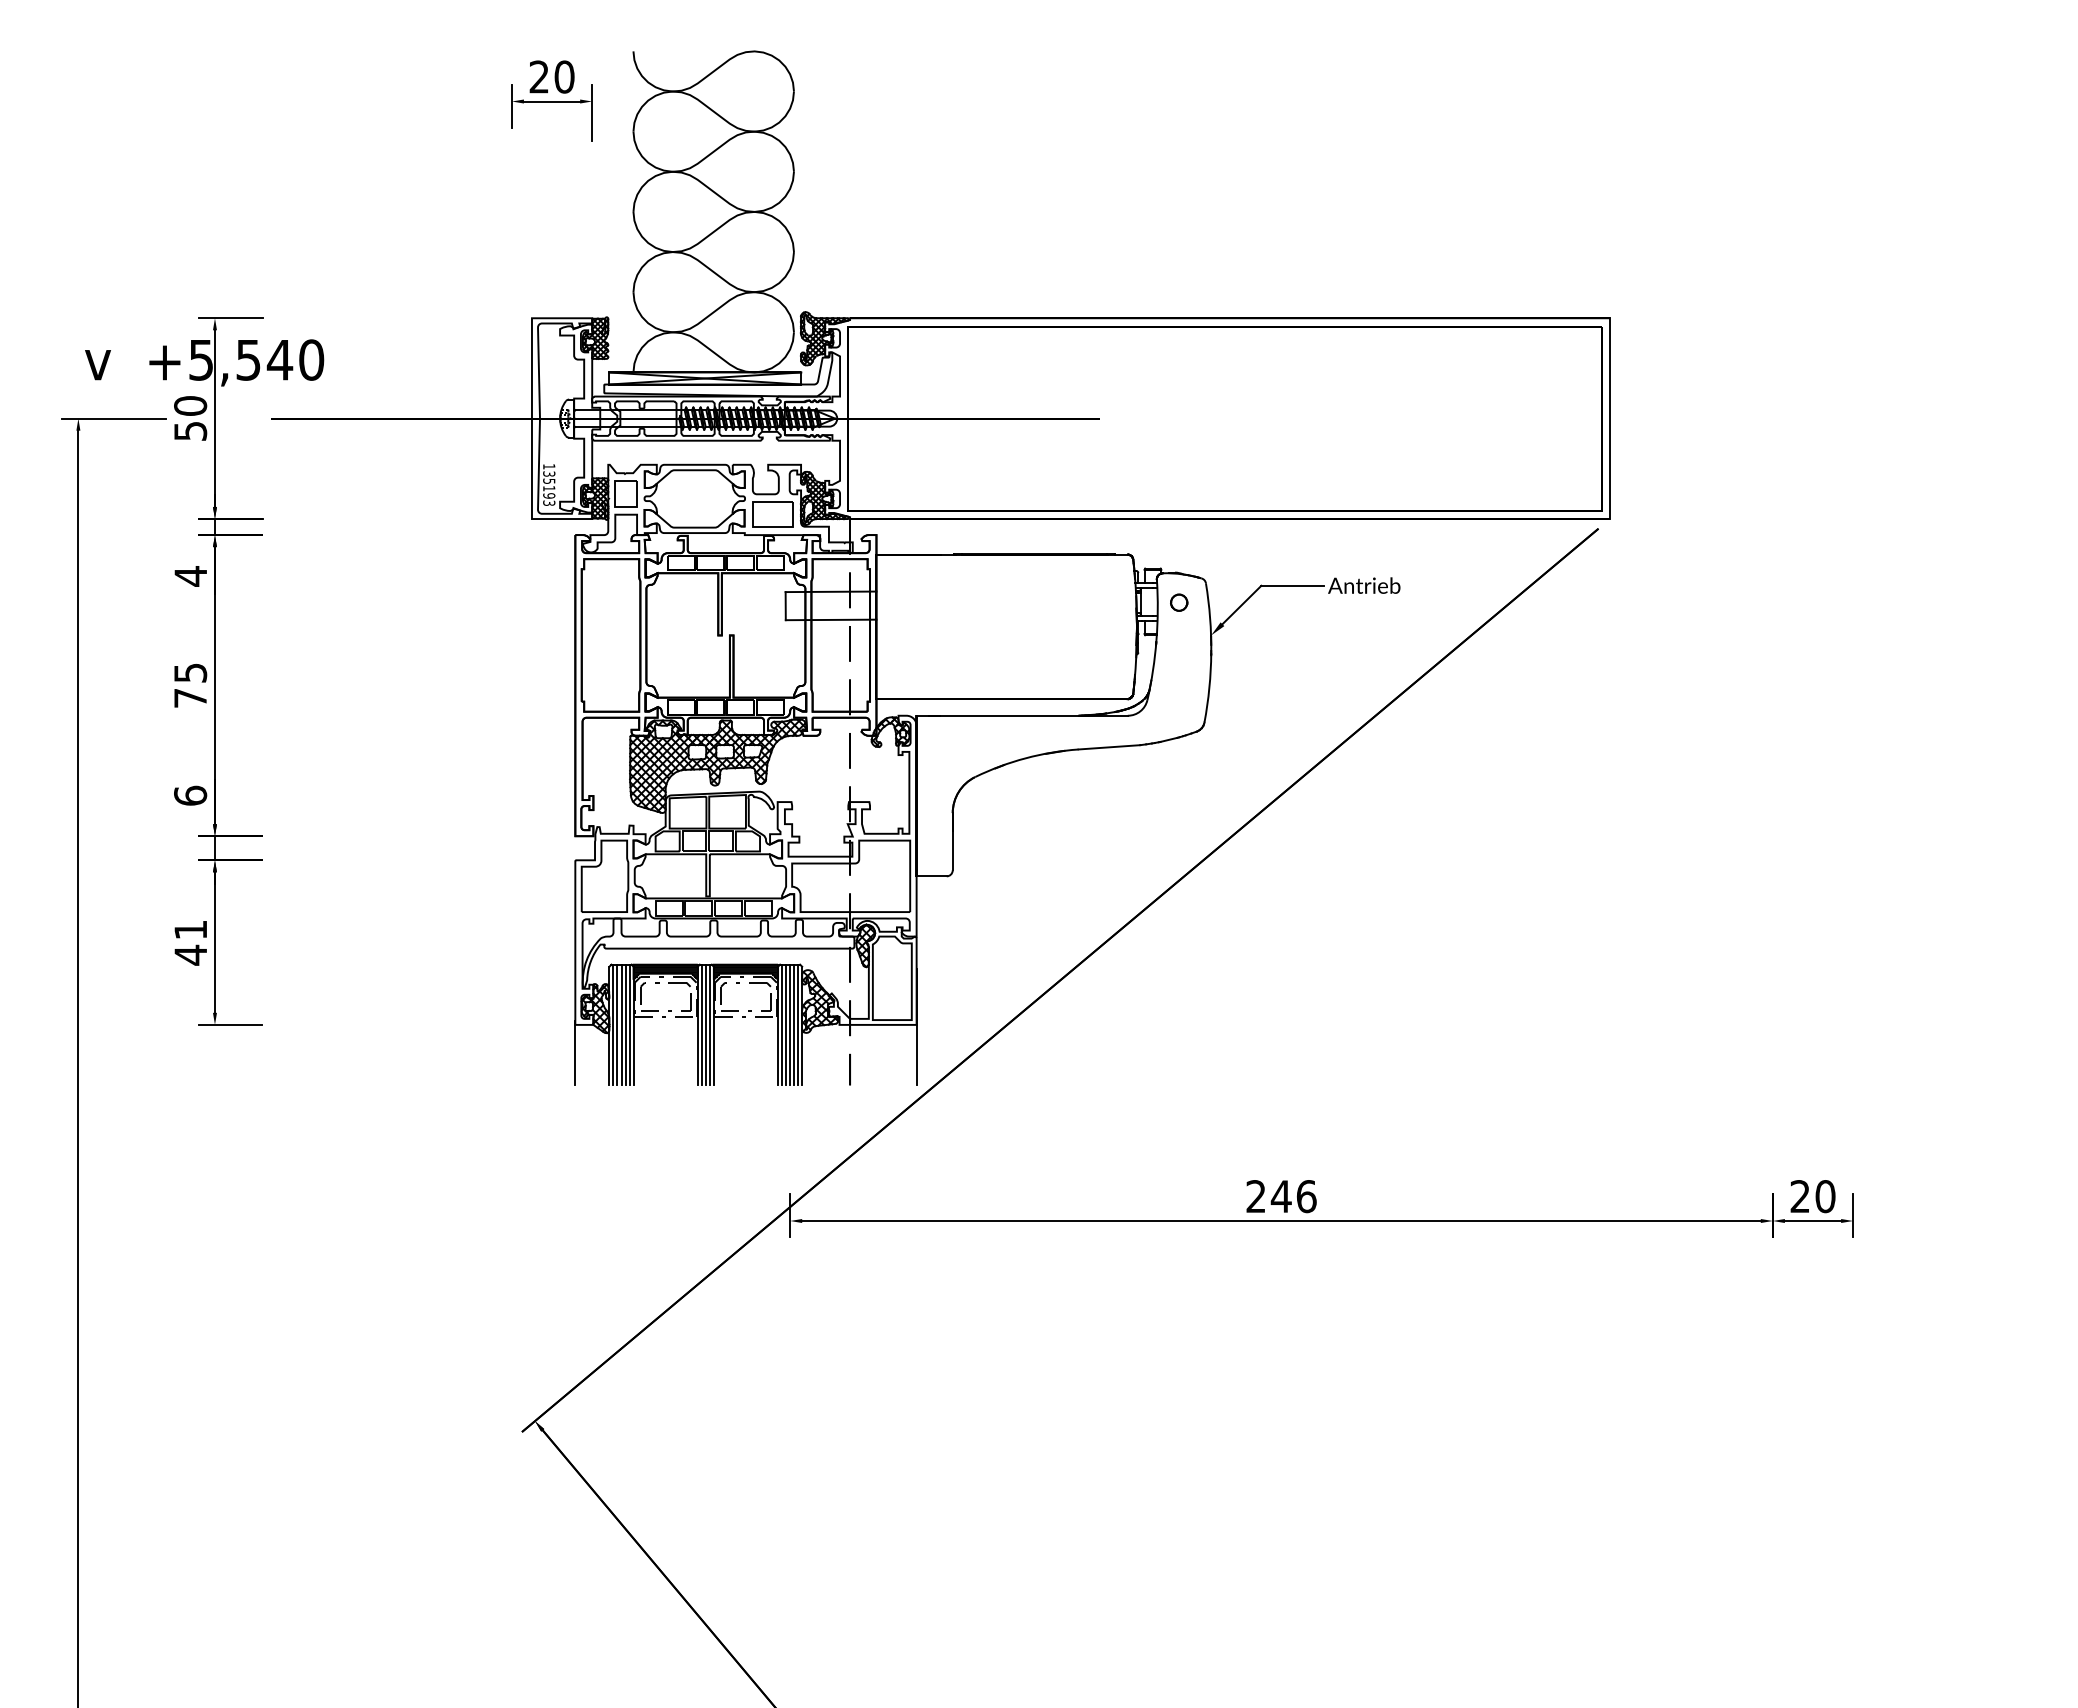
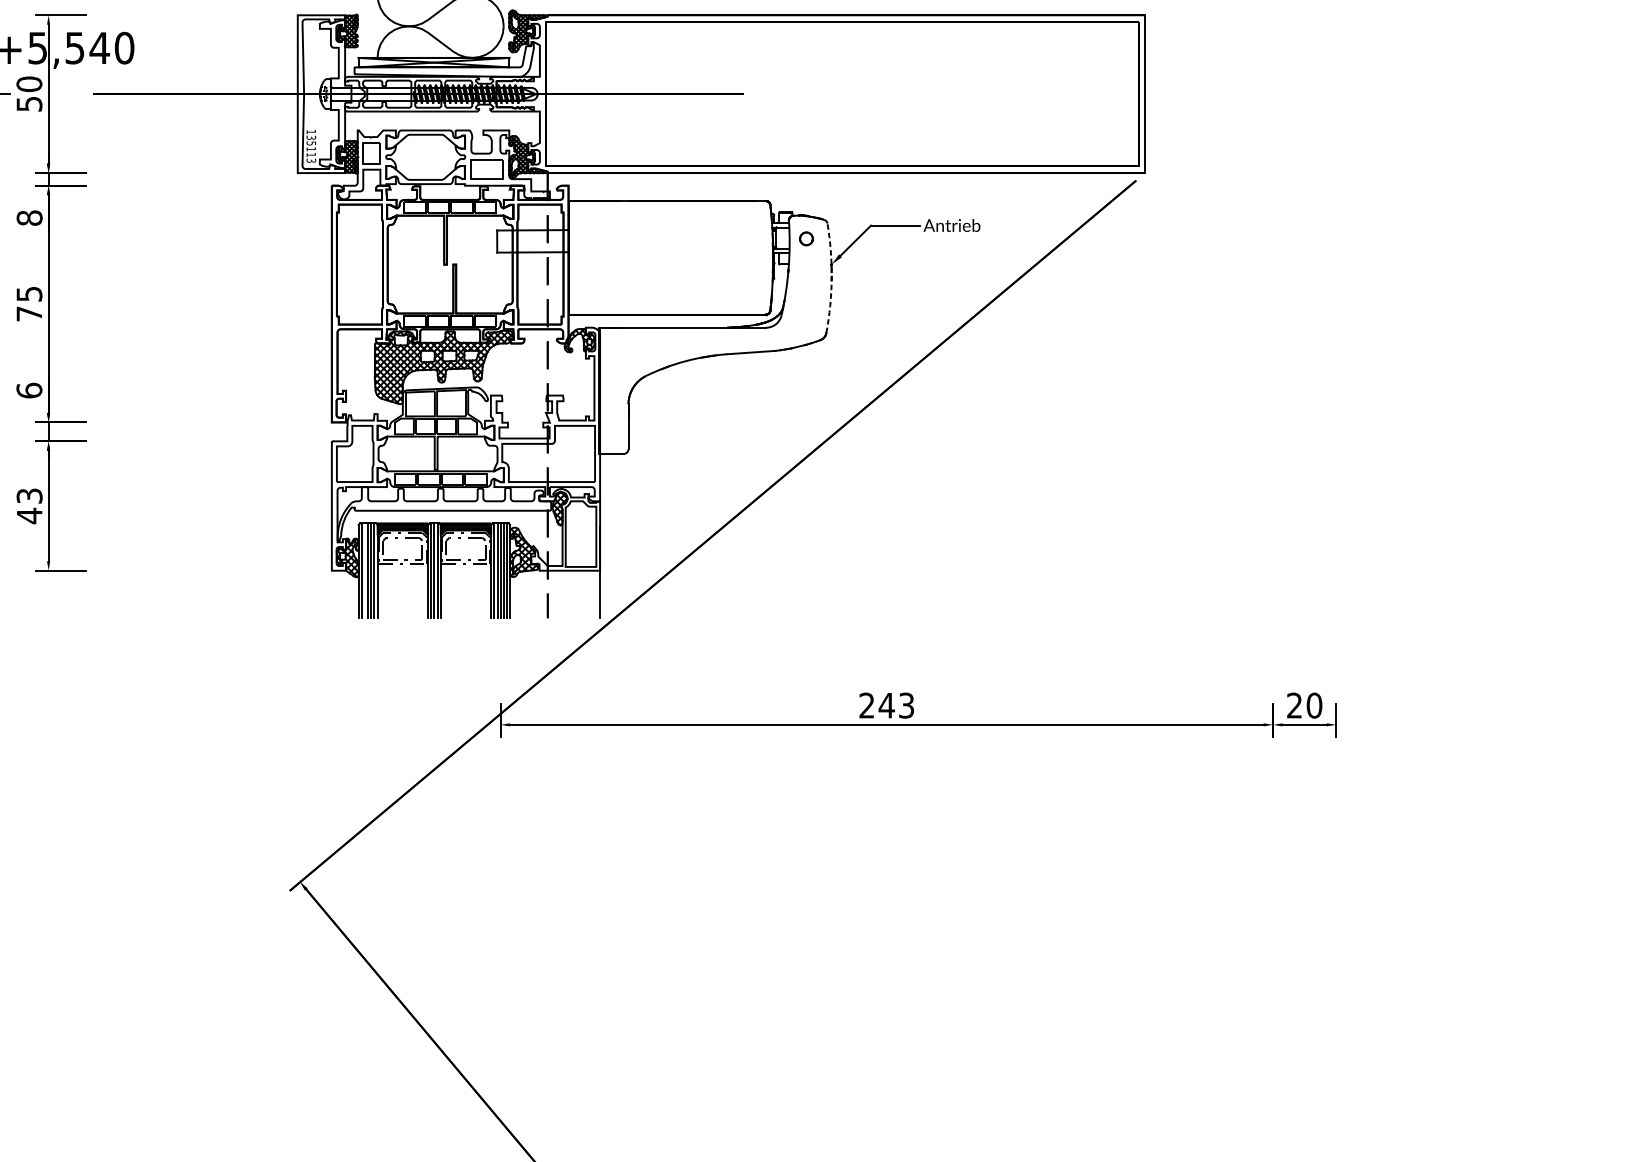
text: (549, 495) -> (311, 154), 135193 -> 135113
text: (190, 576) -> (29, 218), 4 -> 8
arc: (1211, 652) -> (831, 278), solid -> dashed
text: (190, 929) -> (29, 495), 41 -> 43
line: (617, 1024) -> (365, 570), removed
line: (575, 1052) -> (331, 592), removed
text: (1306, 1196) -> (906, 705), 246 -> 243

